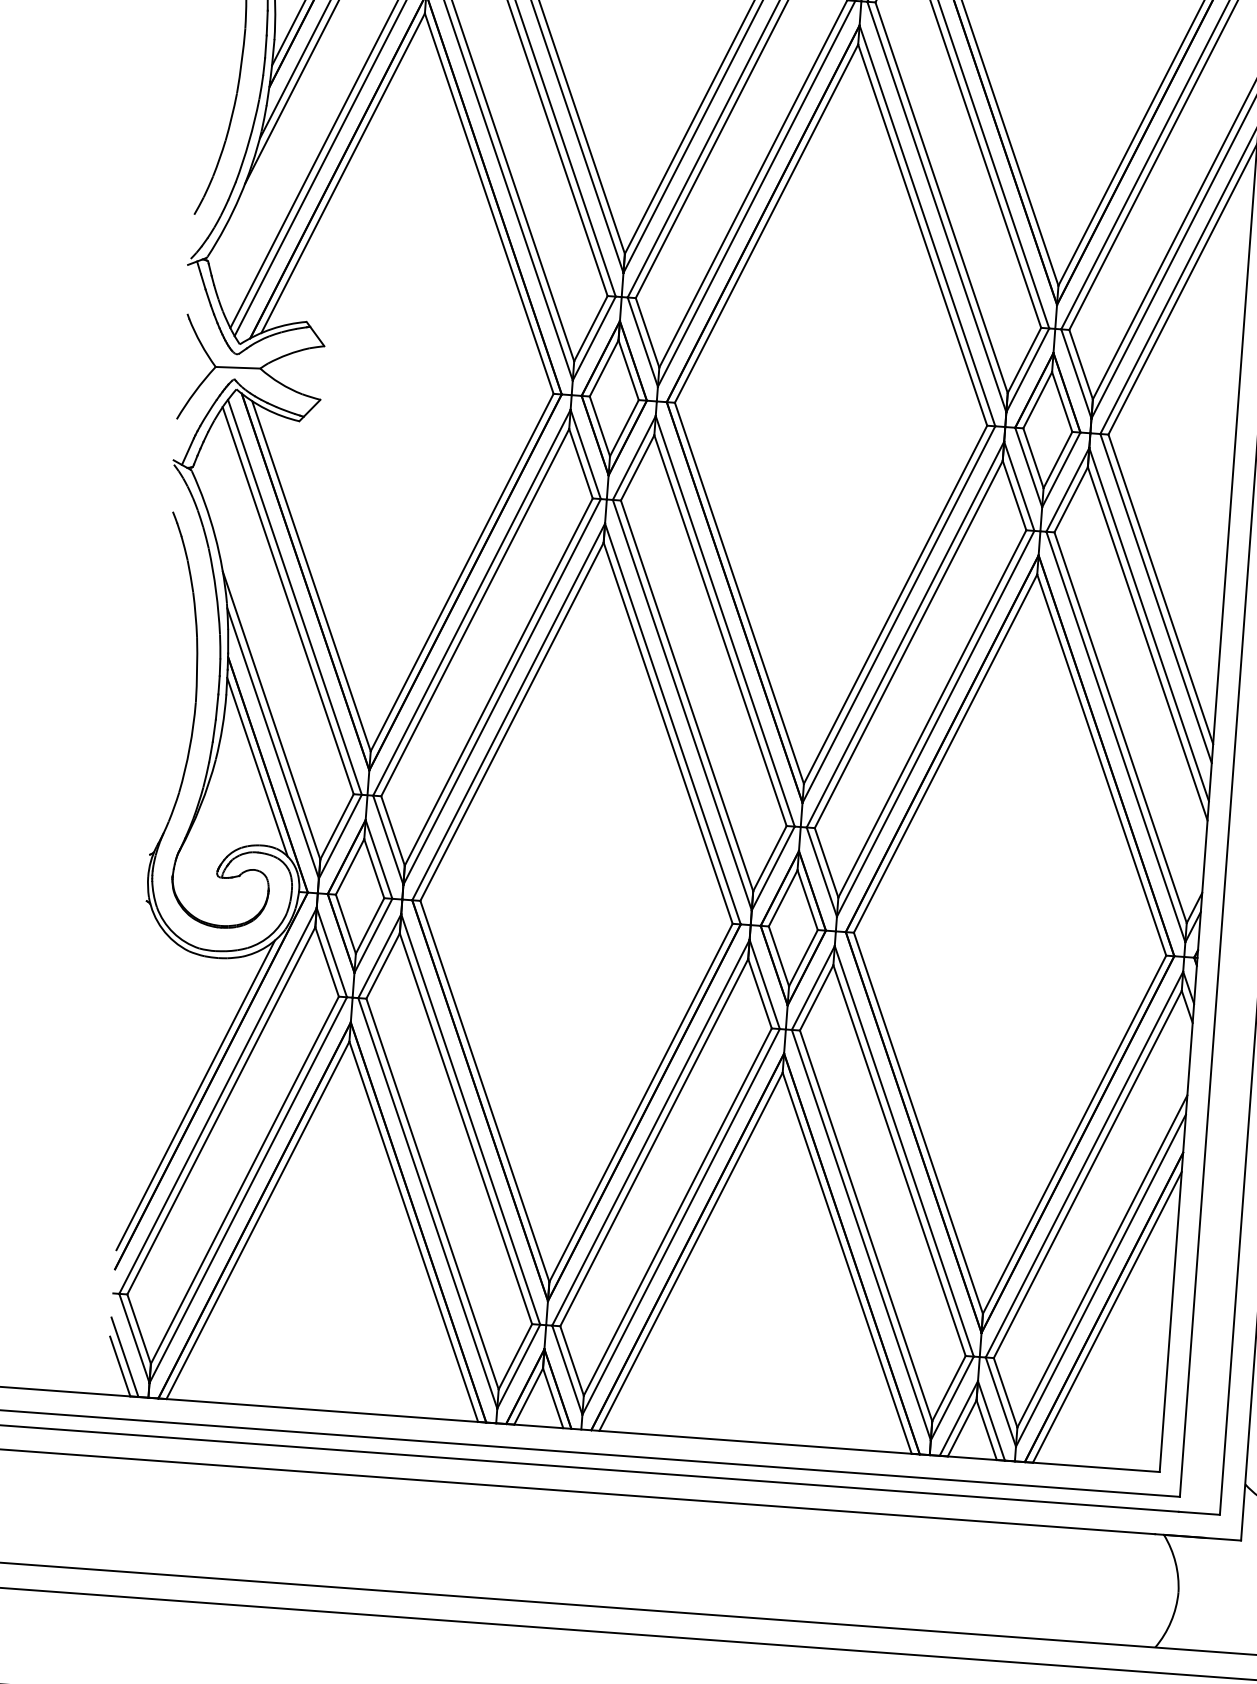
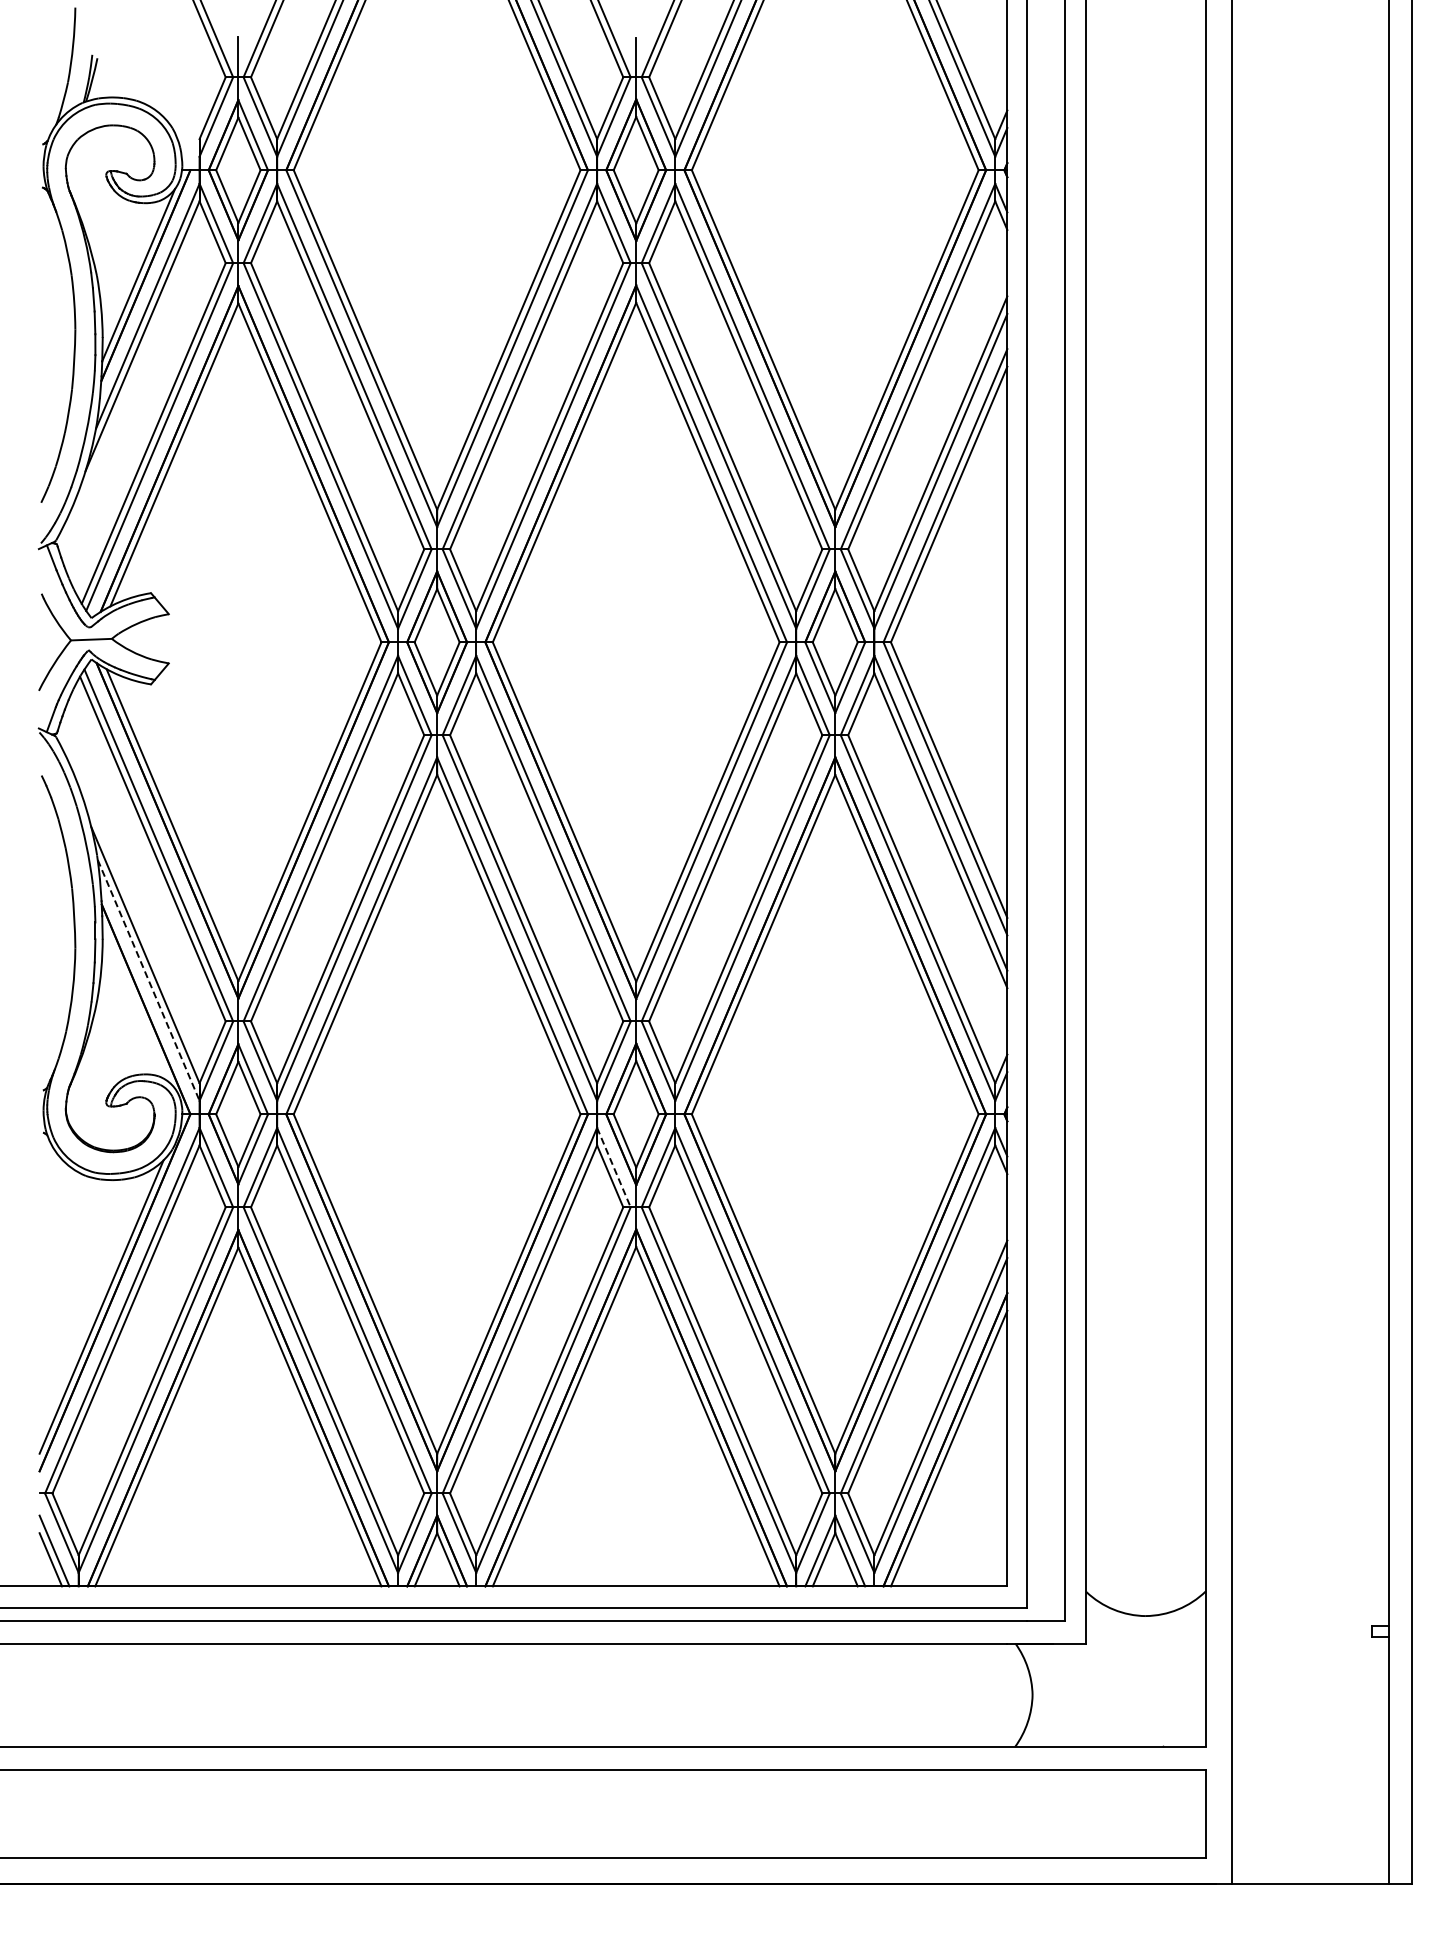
line: (272, 743) -> (148, 980), solid -> dashed
line: (256, 766) -> (135, 1002), removed
line: (765, 985) -> (614, 1168), solid -> dashed

